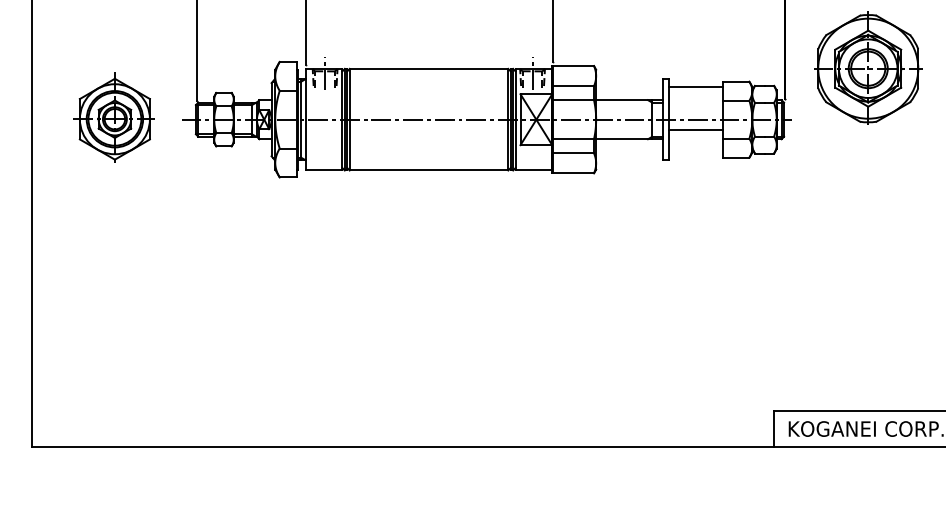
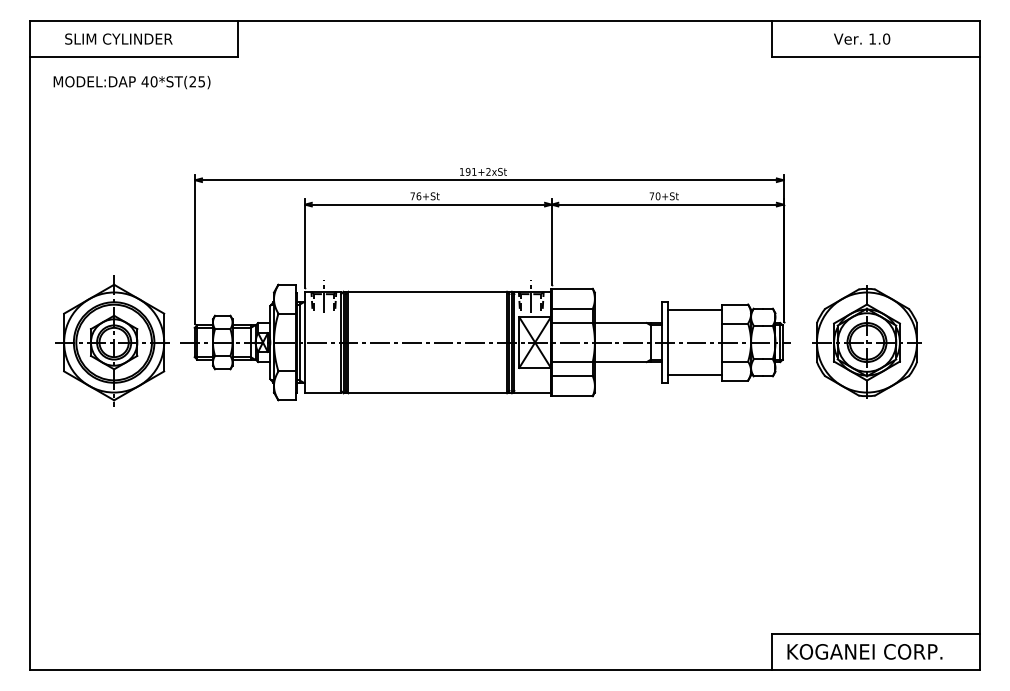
part: (867, 67) -> (866, 341), moved
part: (113, 117) -> (112, 340), size x1.43
line: (695, 129) -> (694, 375), moved

